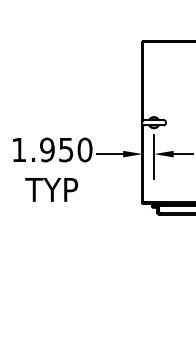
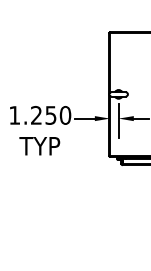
text: (47, 149) -> (36, 115), 1.950 -> 1.250

